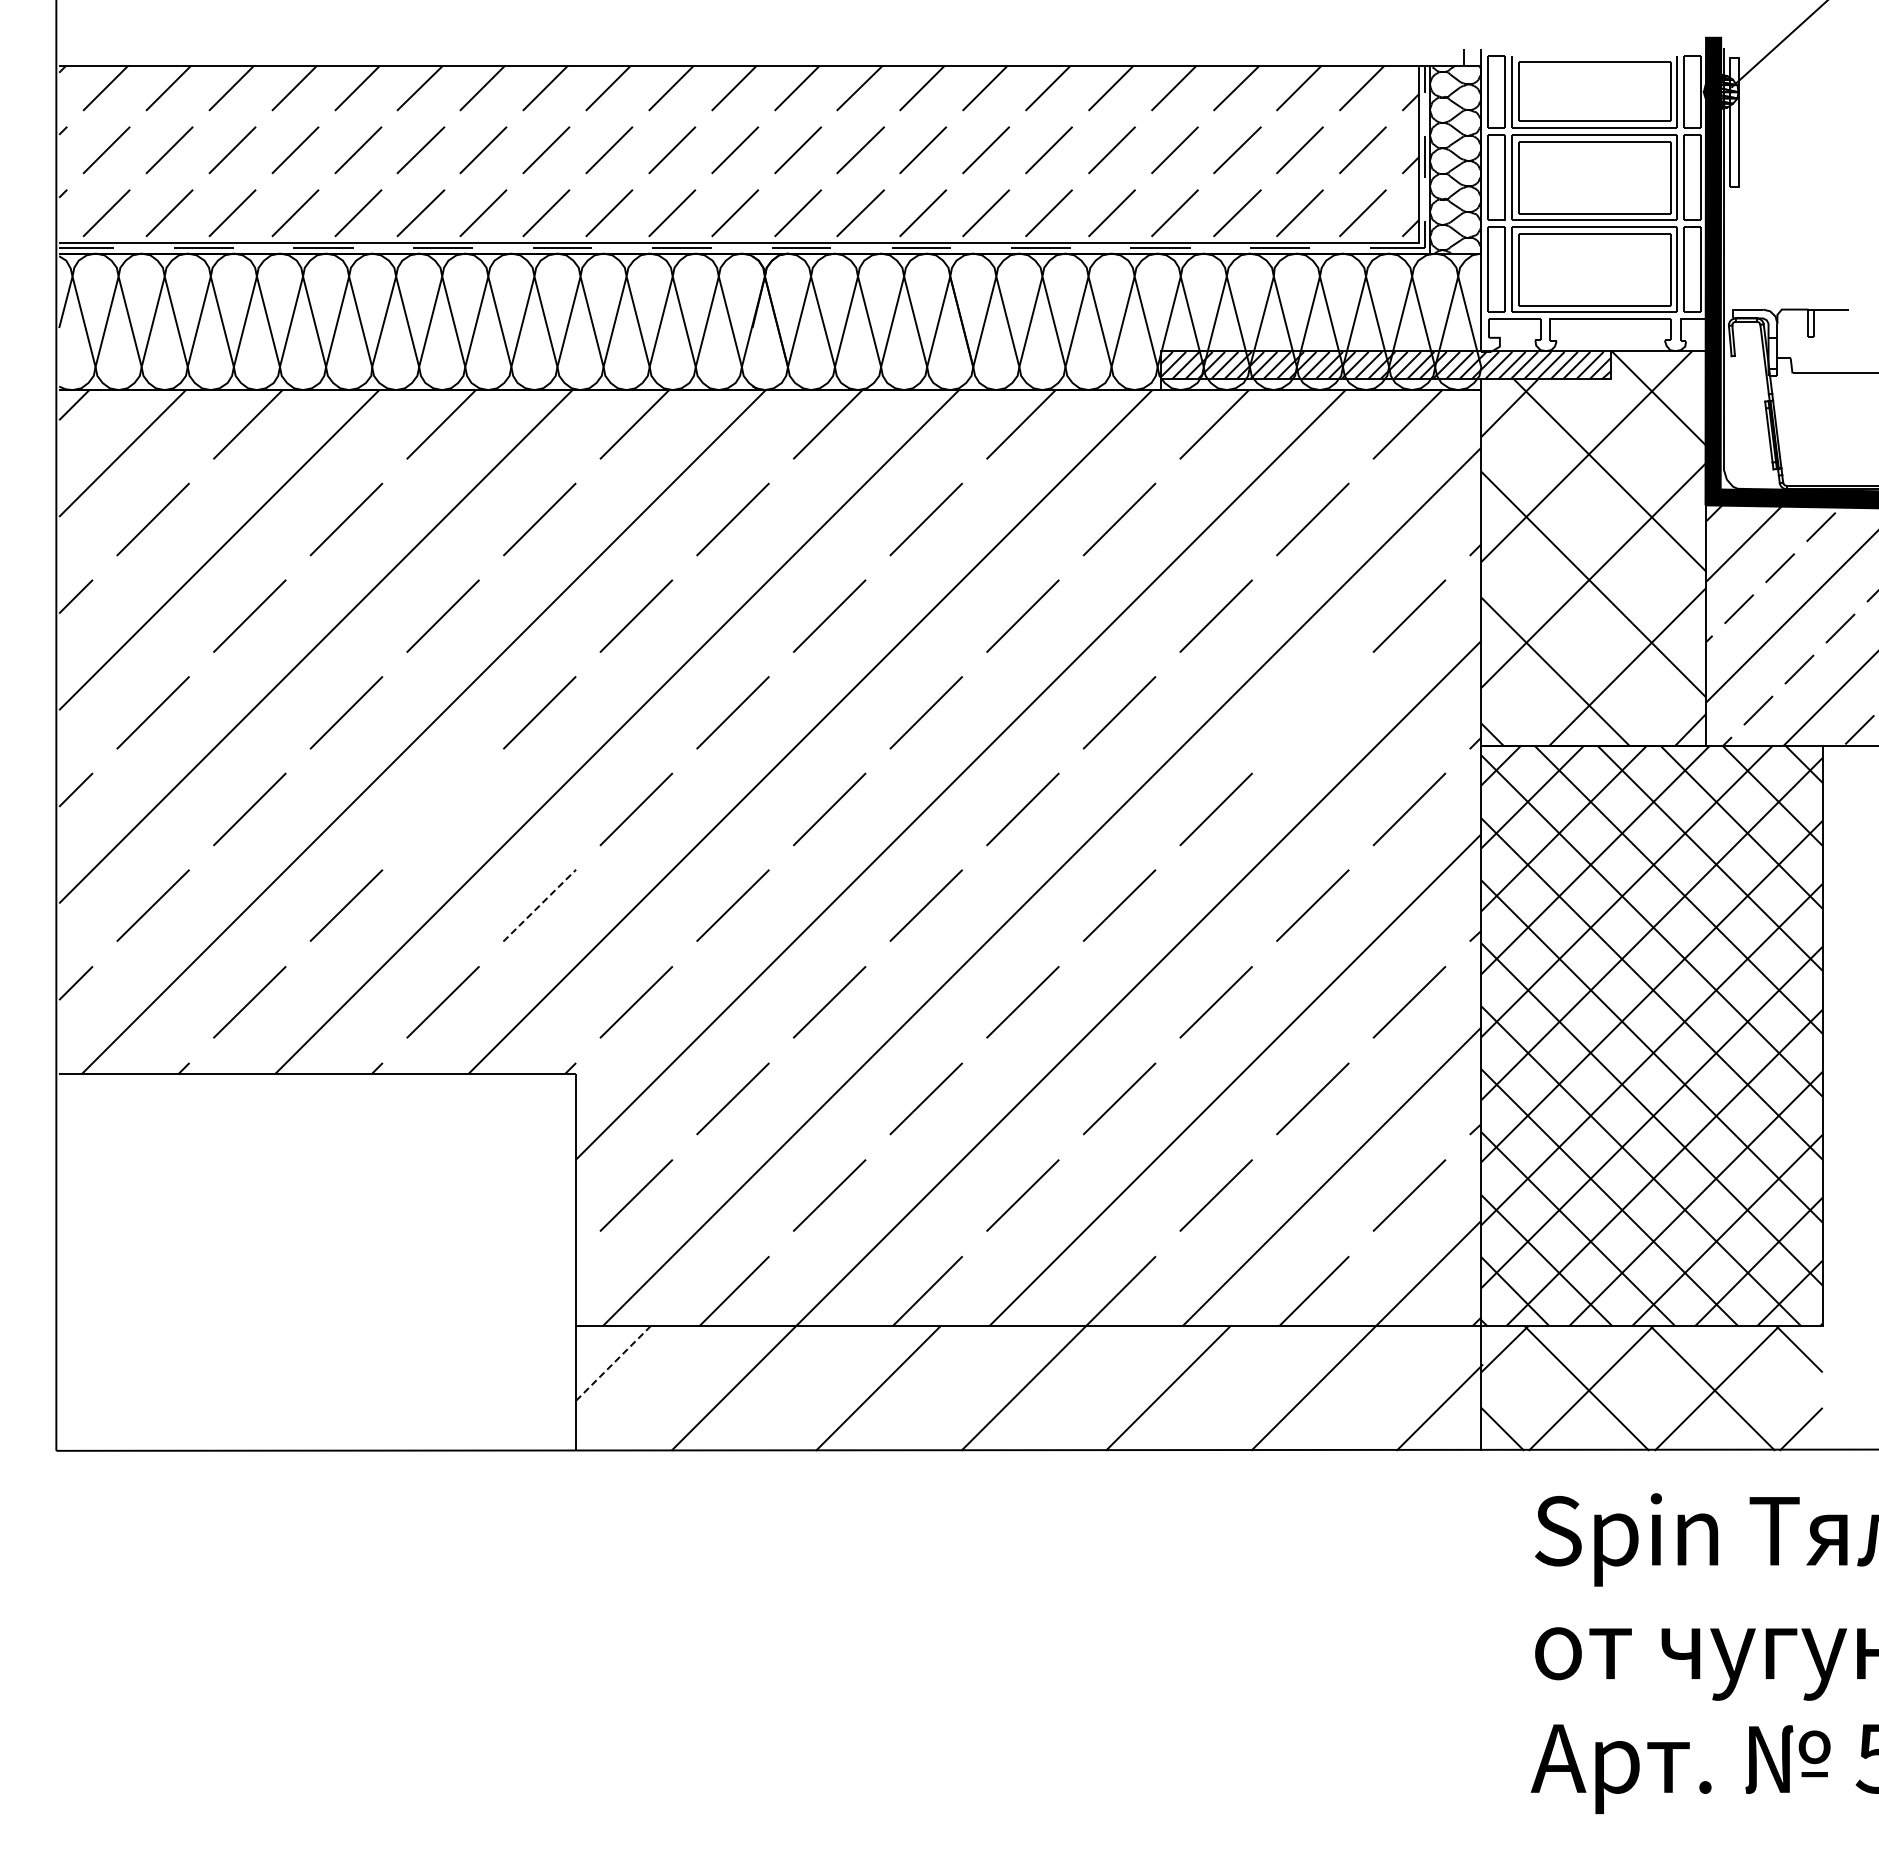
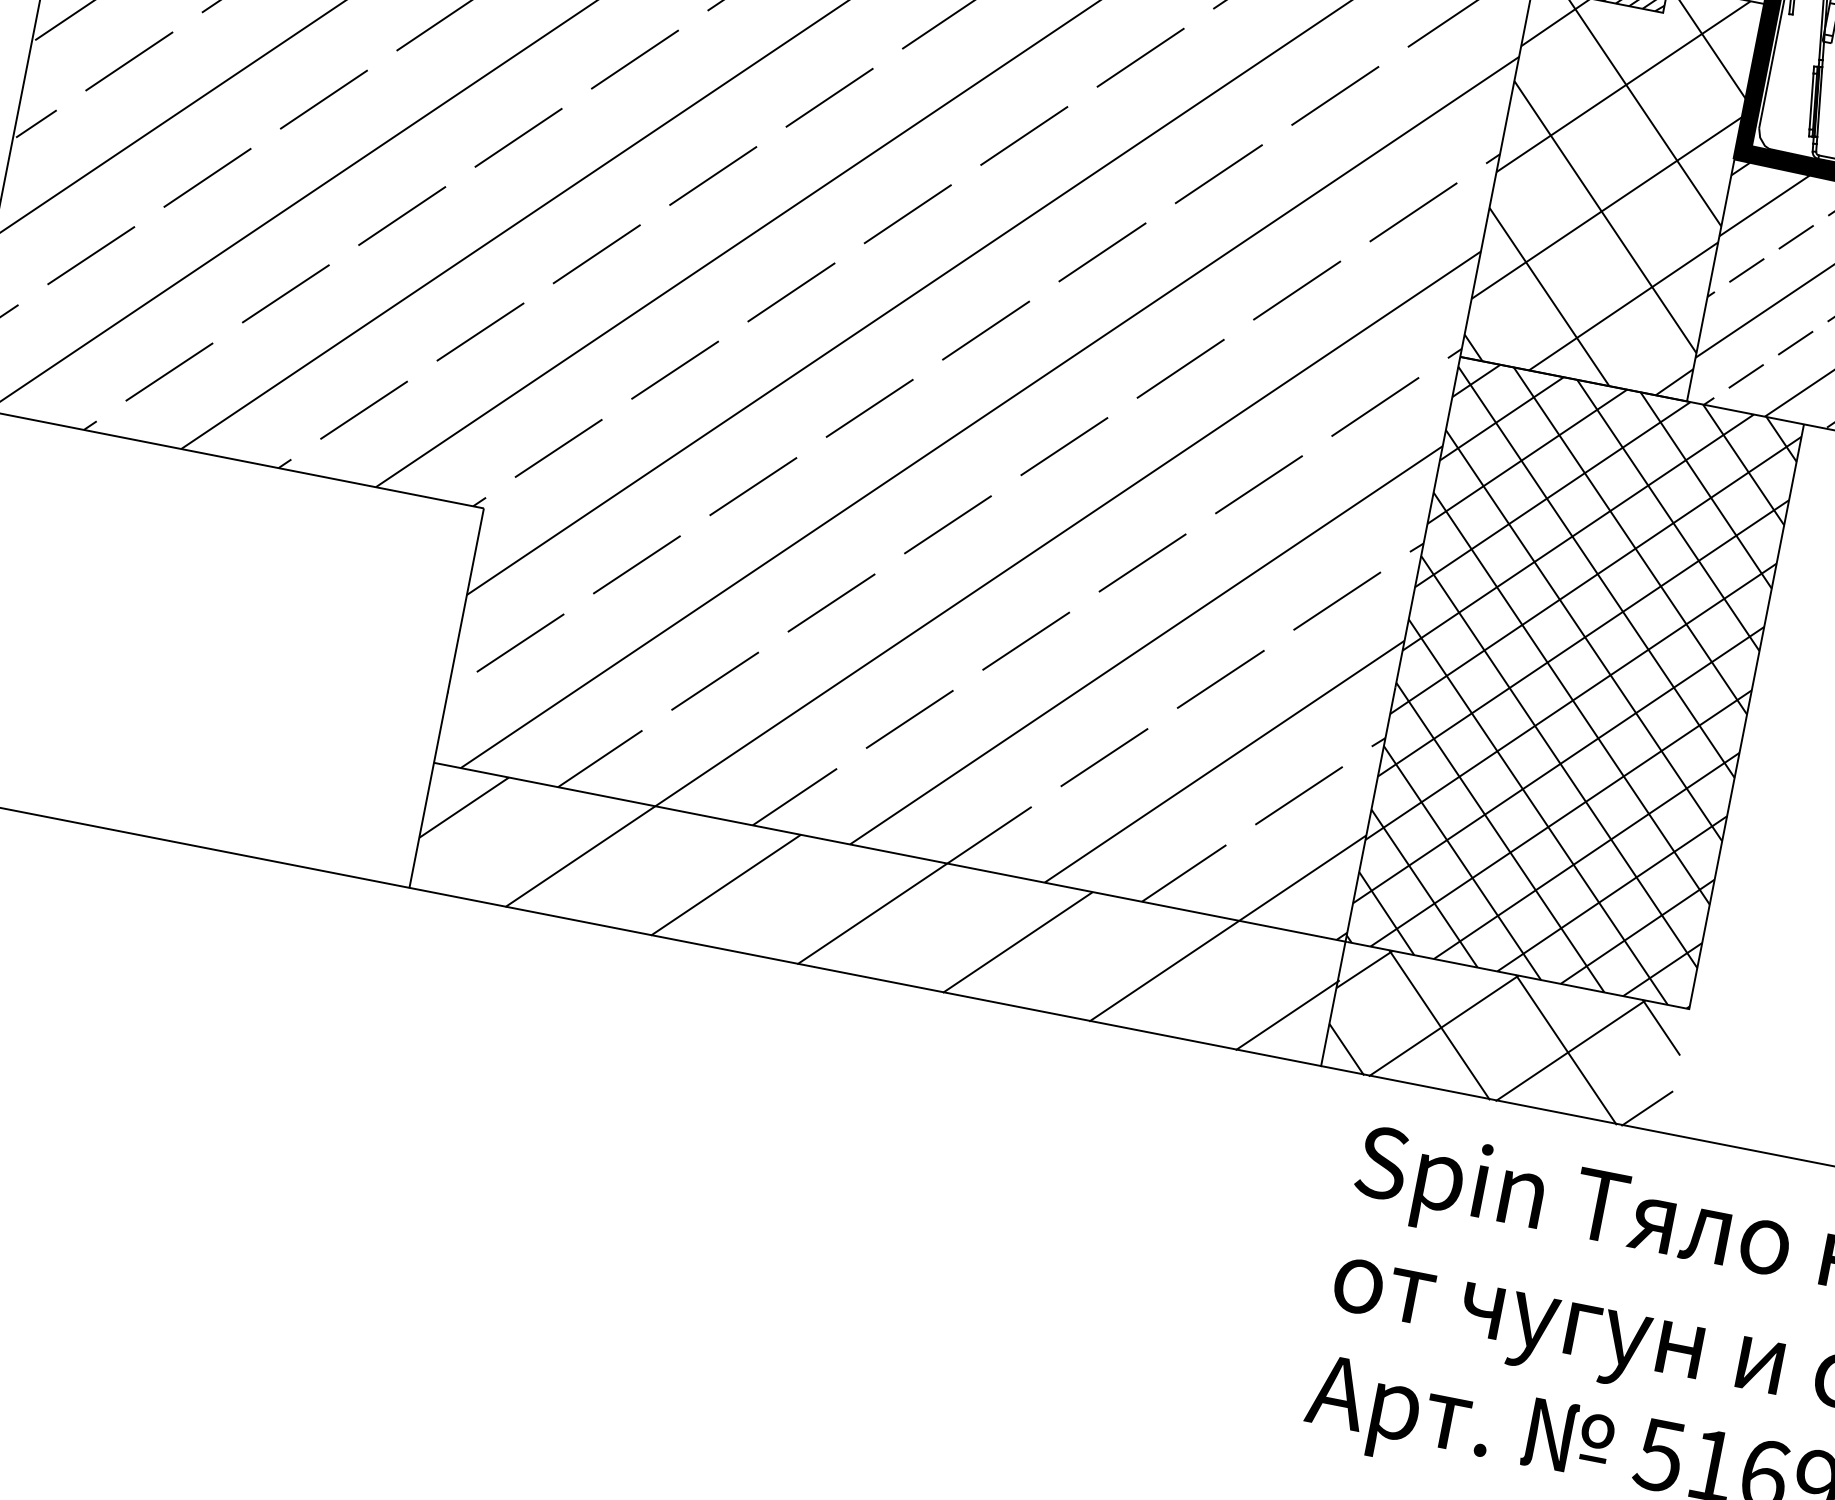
line: (1312, 712) -> (1296, 290), added
line: (442, 809) -> (401, 215), added
line: (540, 905) -> (481, 332), dashed -> solid
line: (613, 1363) -> (464, 807), dashed -> solid

